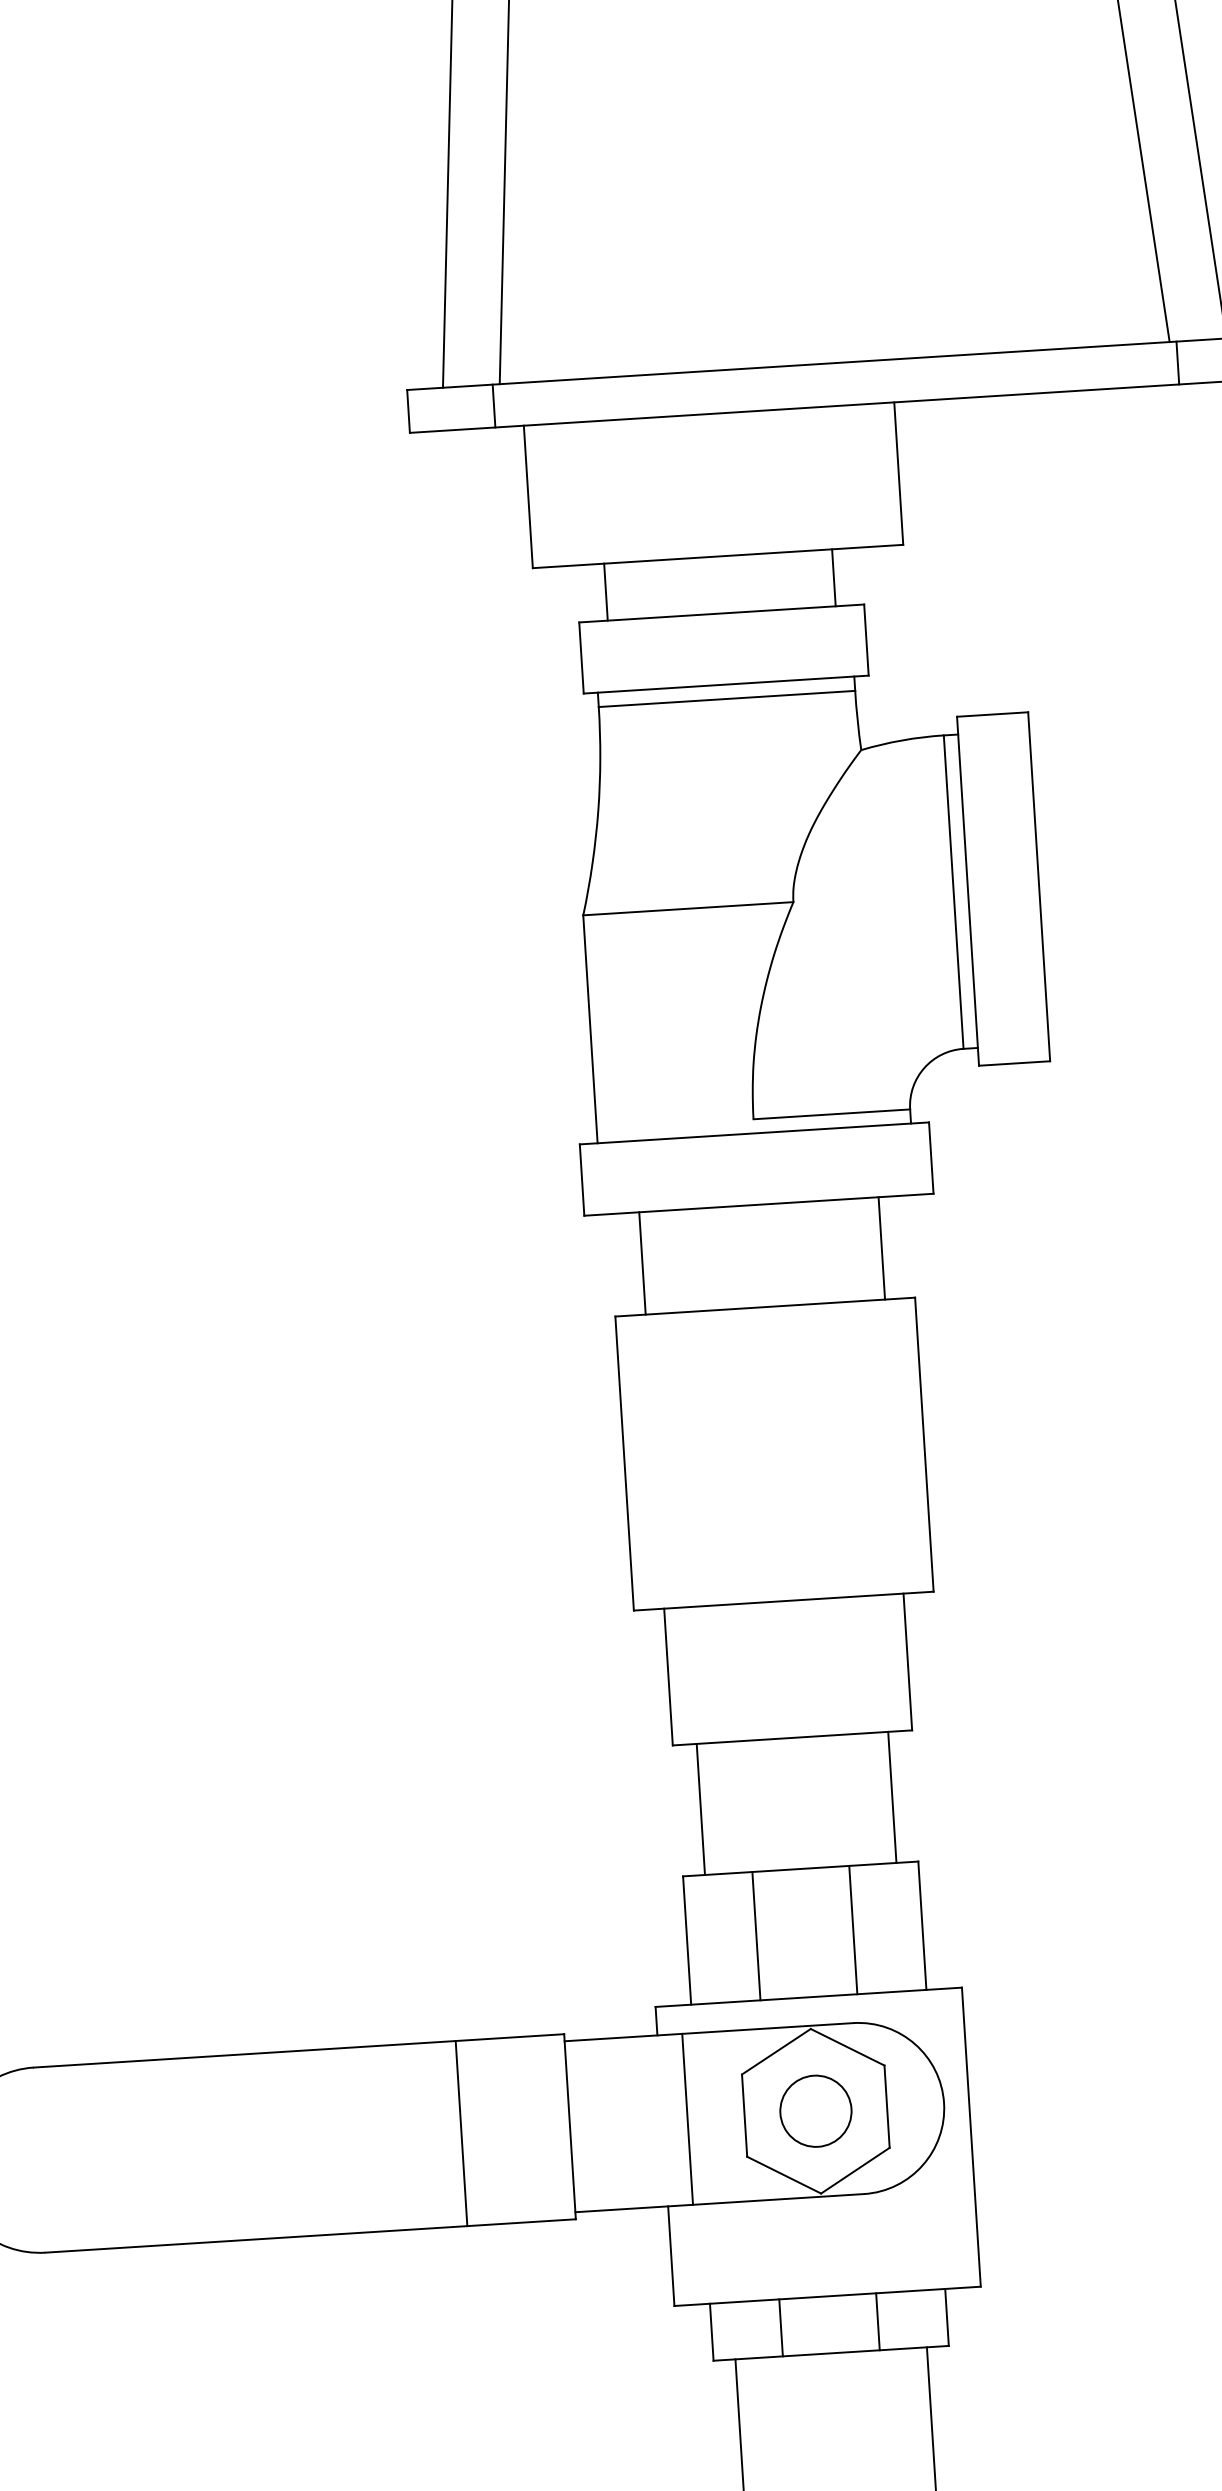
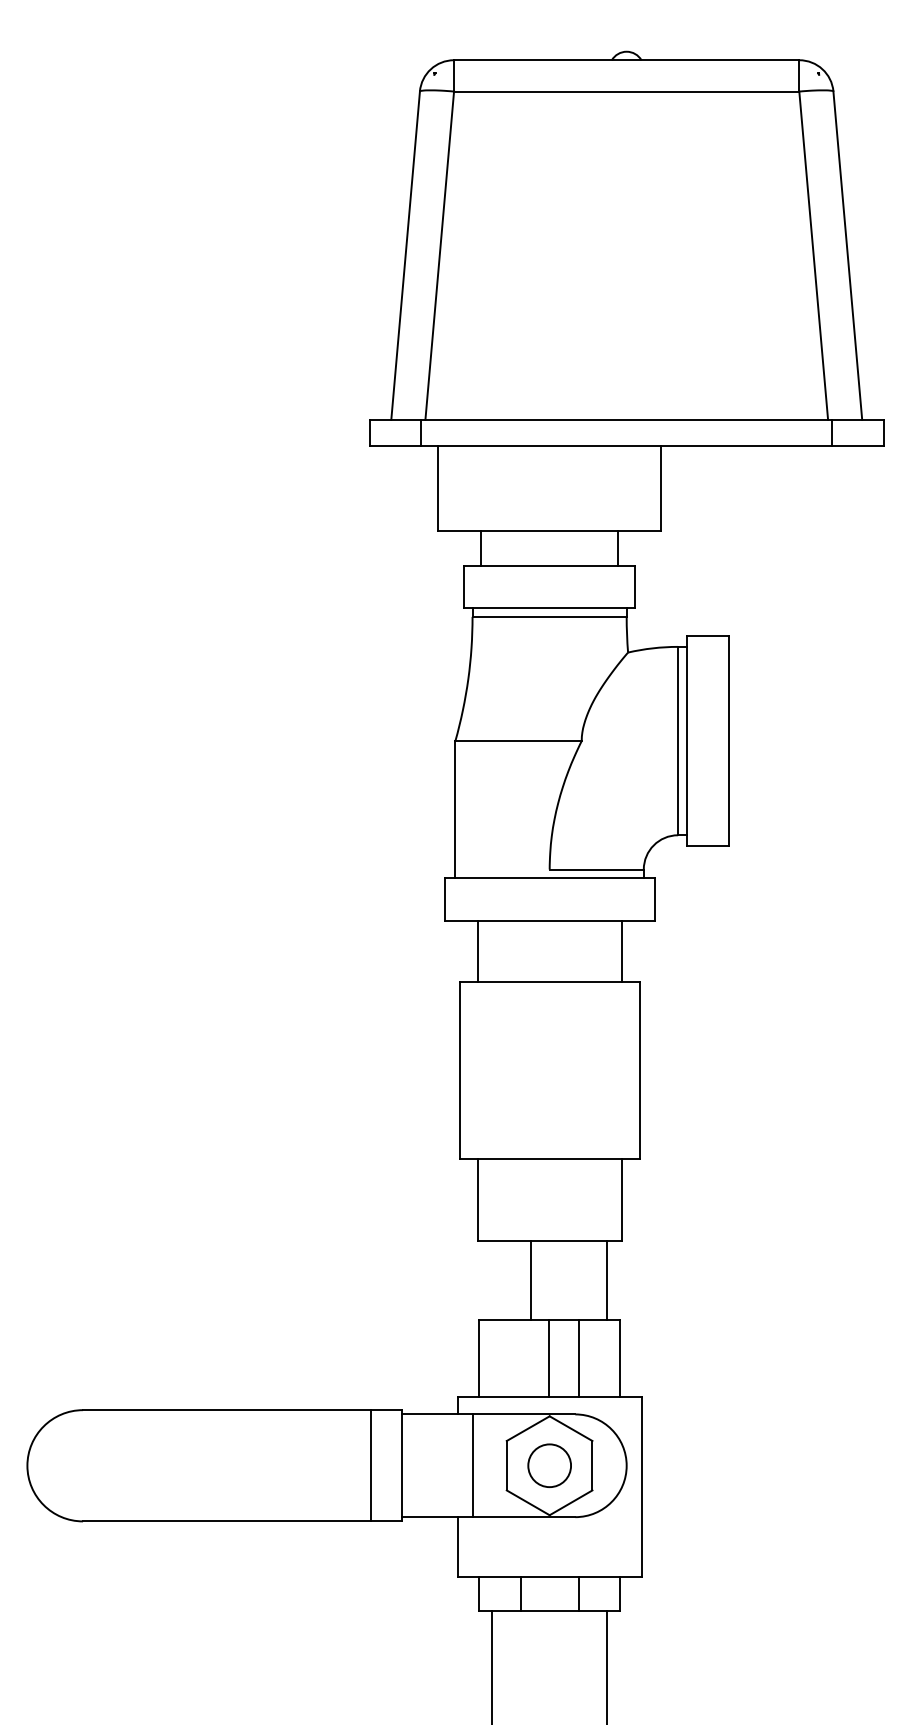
line: (701, 1808) -> (531, 1280), moved
line: (756, 1935) -> (548, 1358), moved
line: (461, 2133) -> (370, 1465), moved

